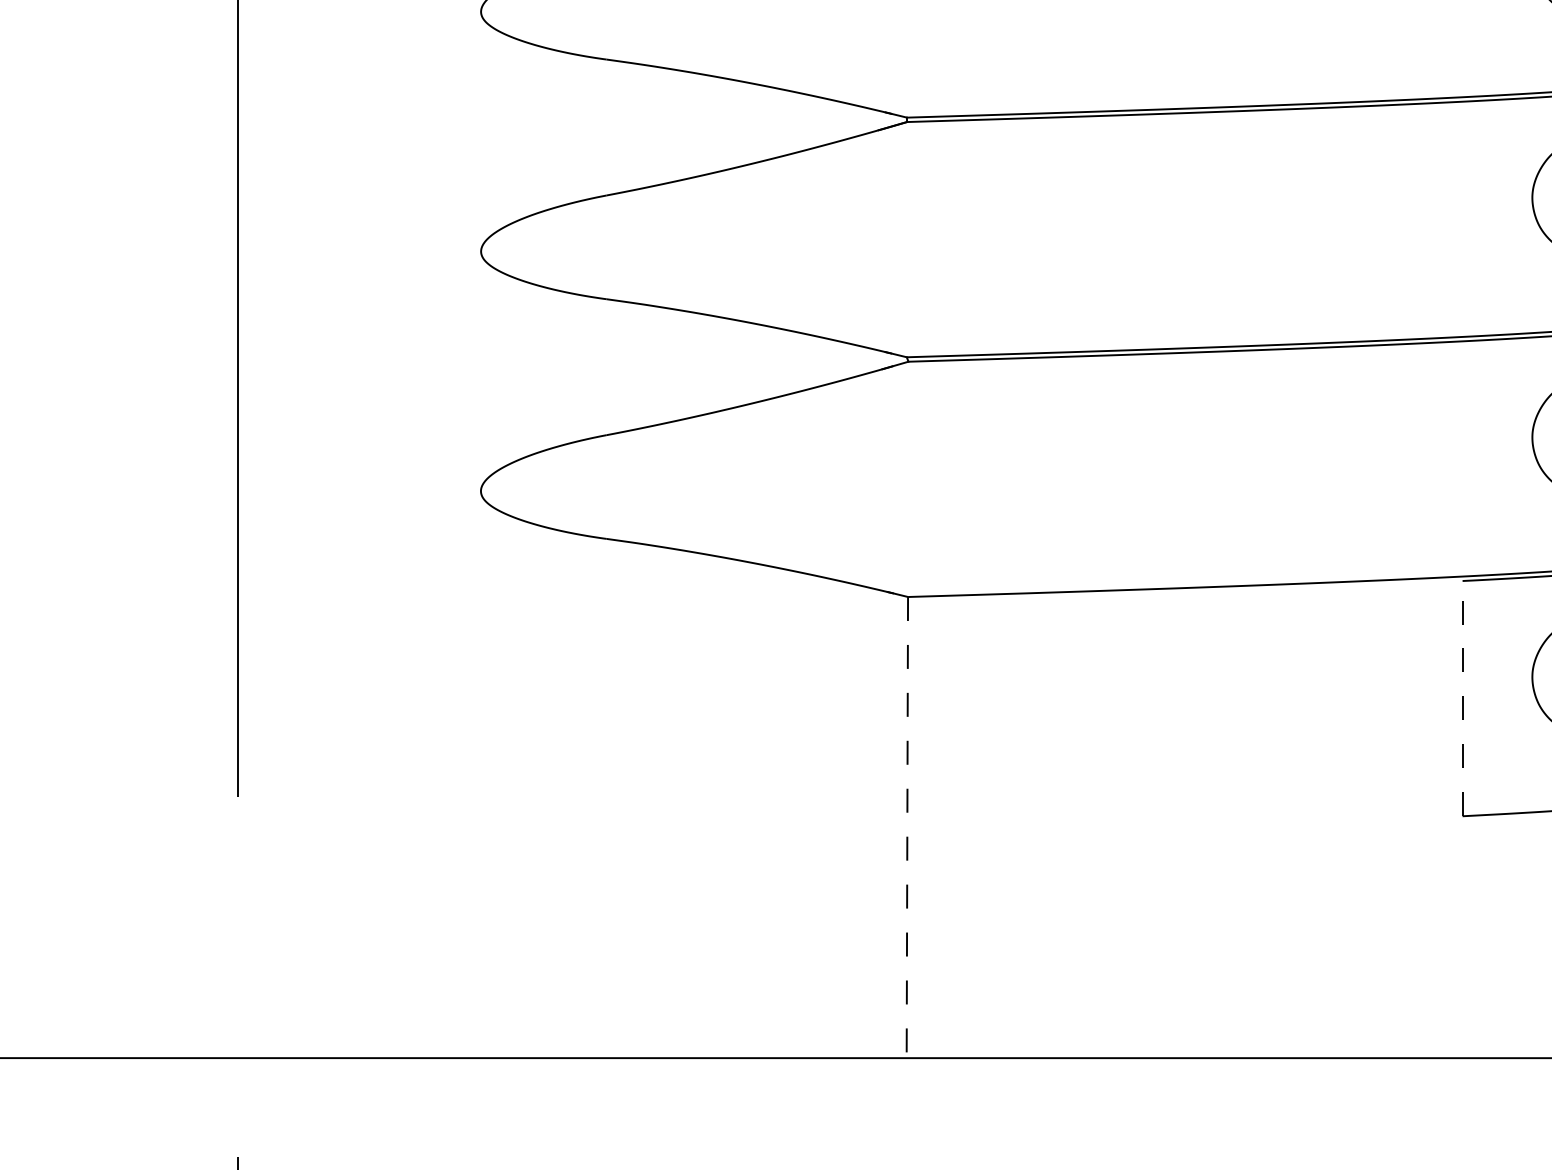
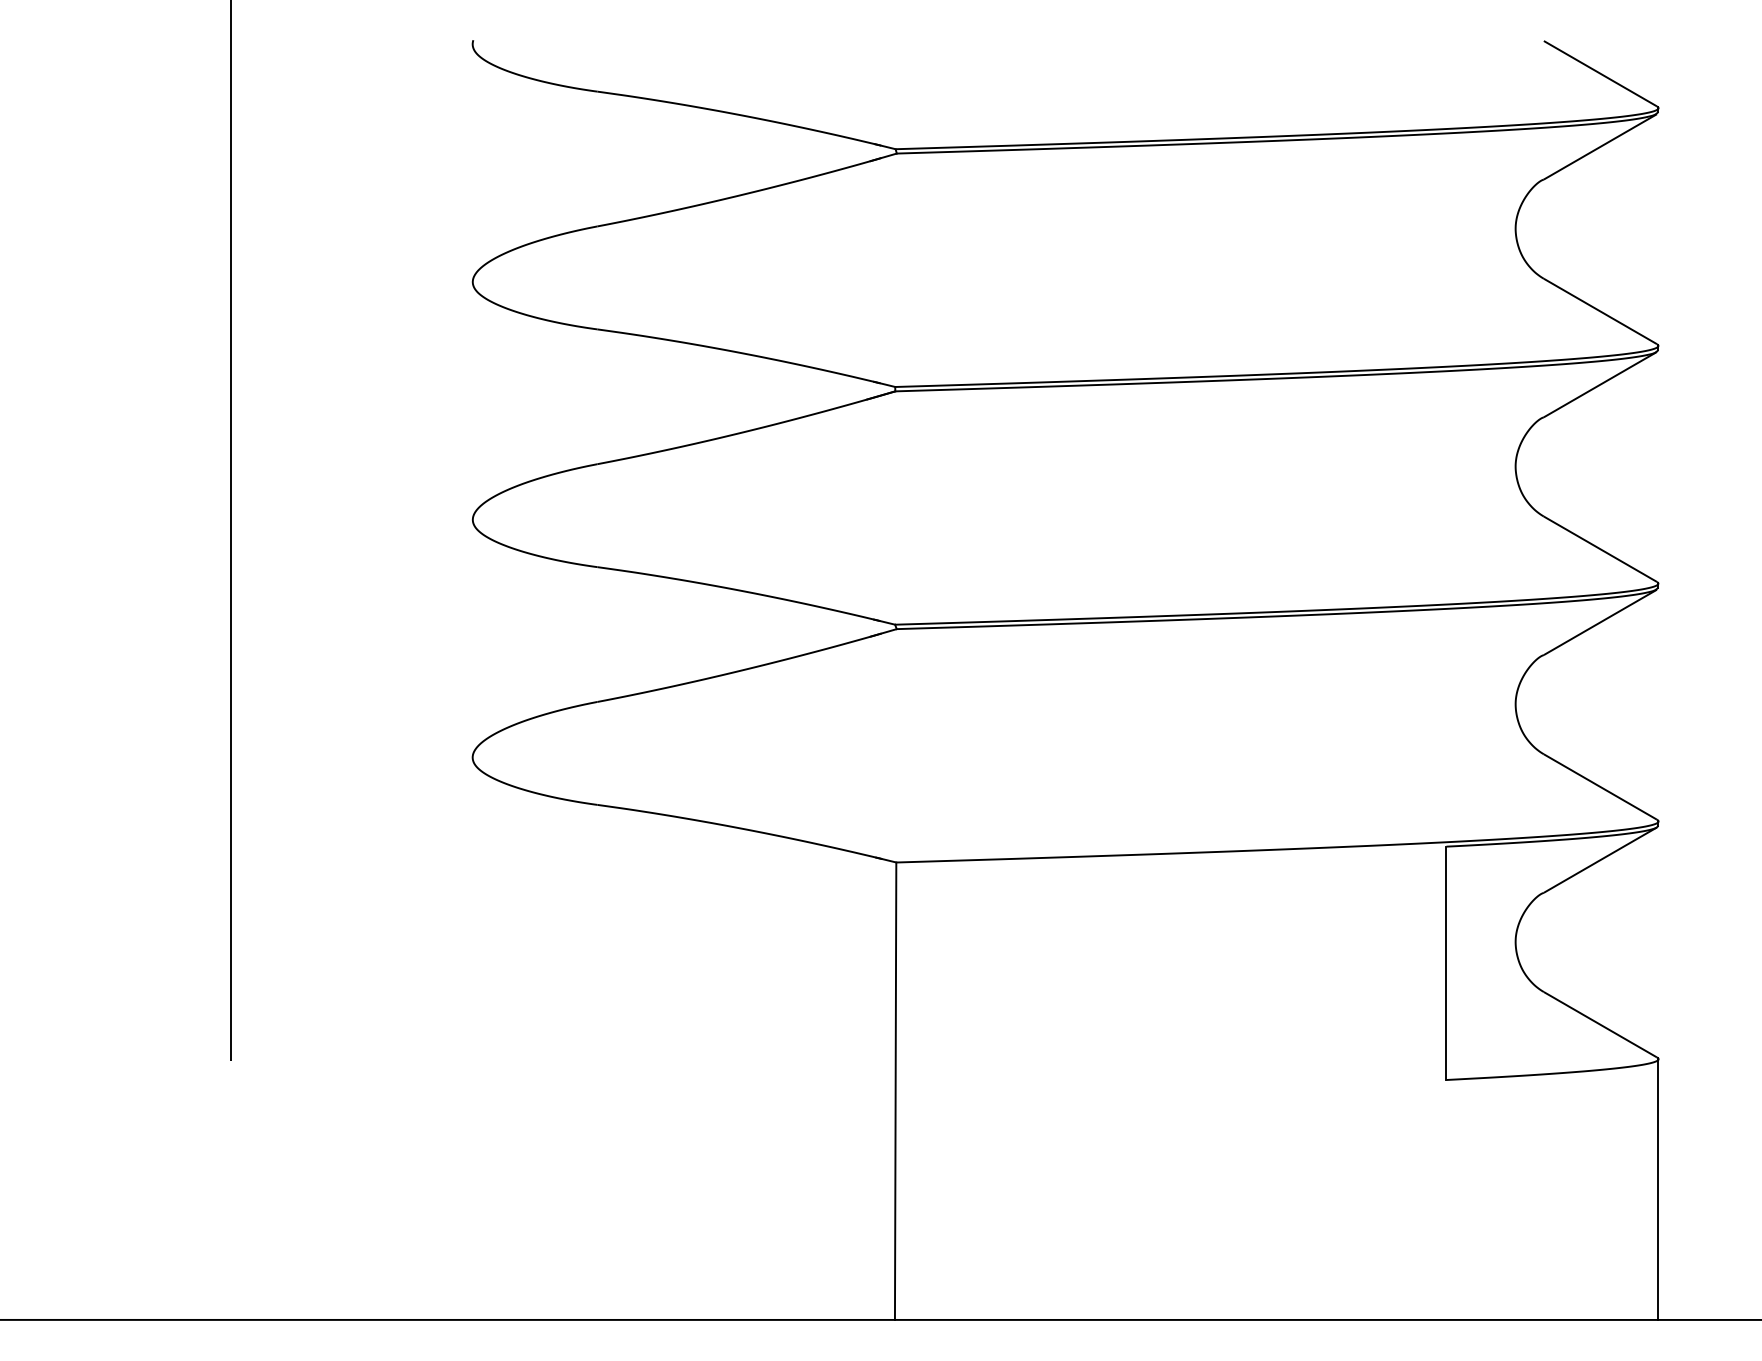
line: (1462, 698) -> (1446, 963), dashed -> solid
line: (907, 827) -> (895, 1091), dashed -> solid

